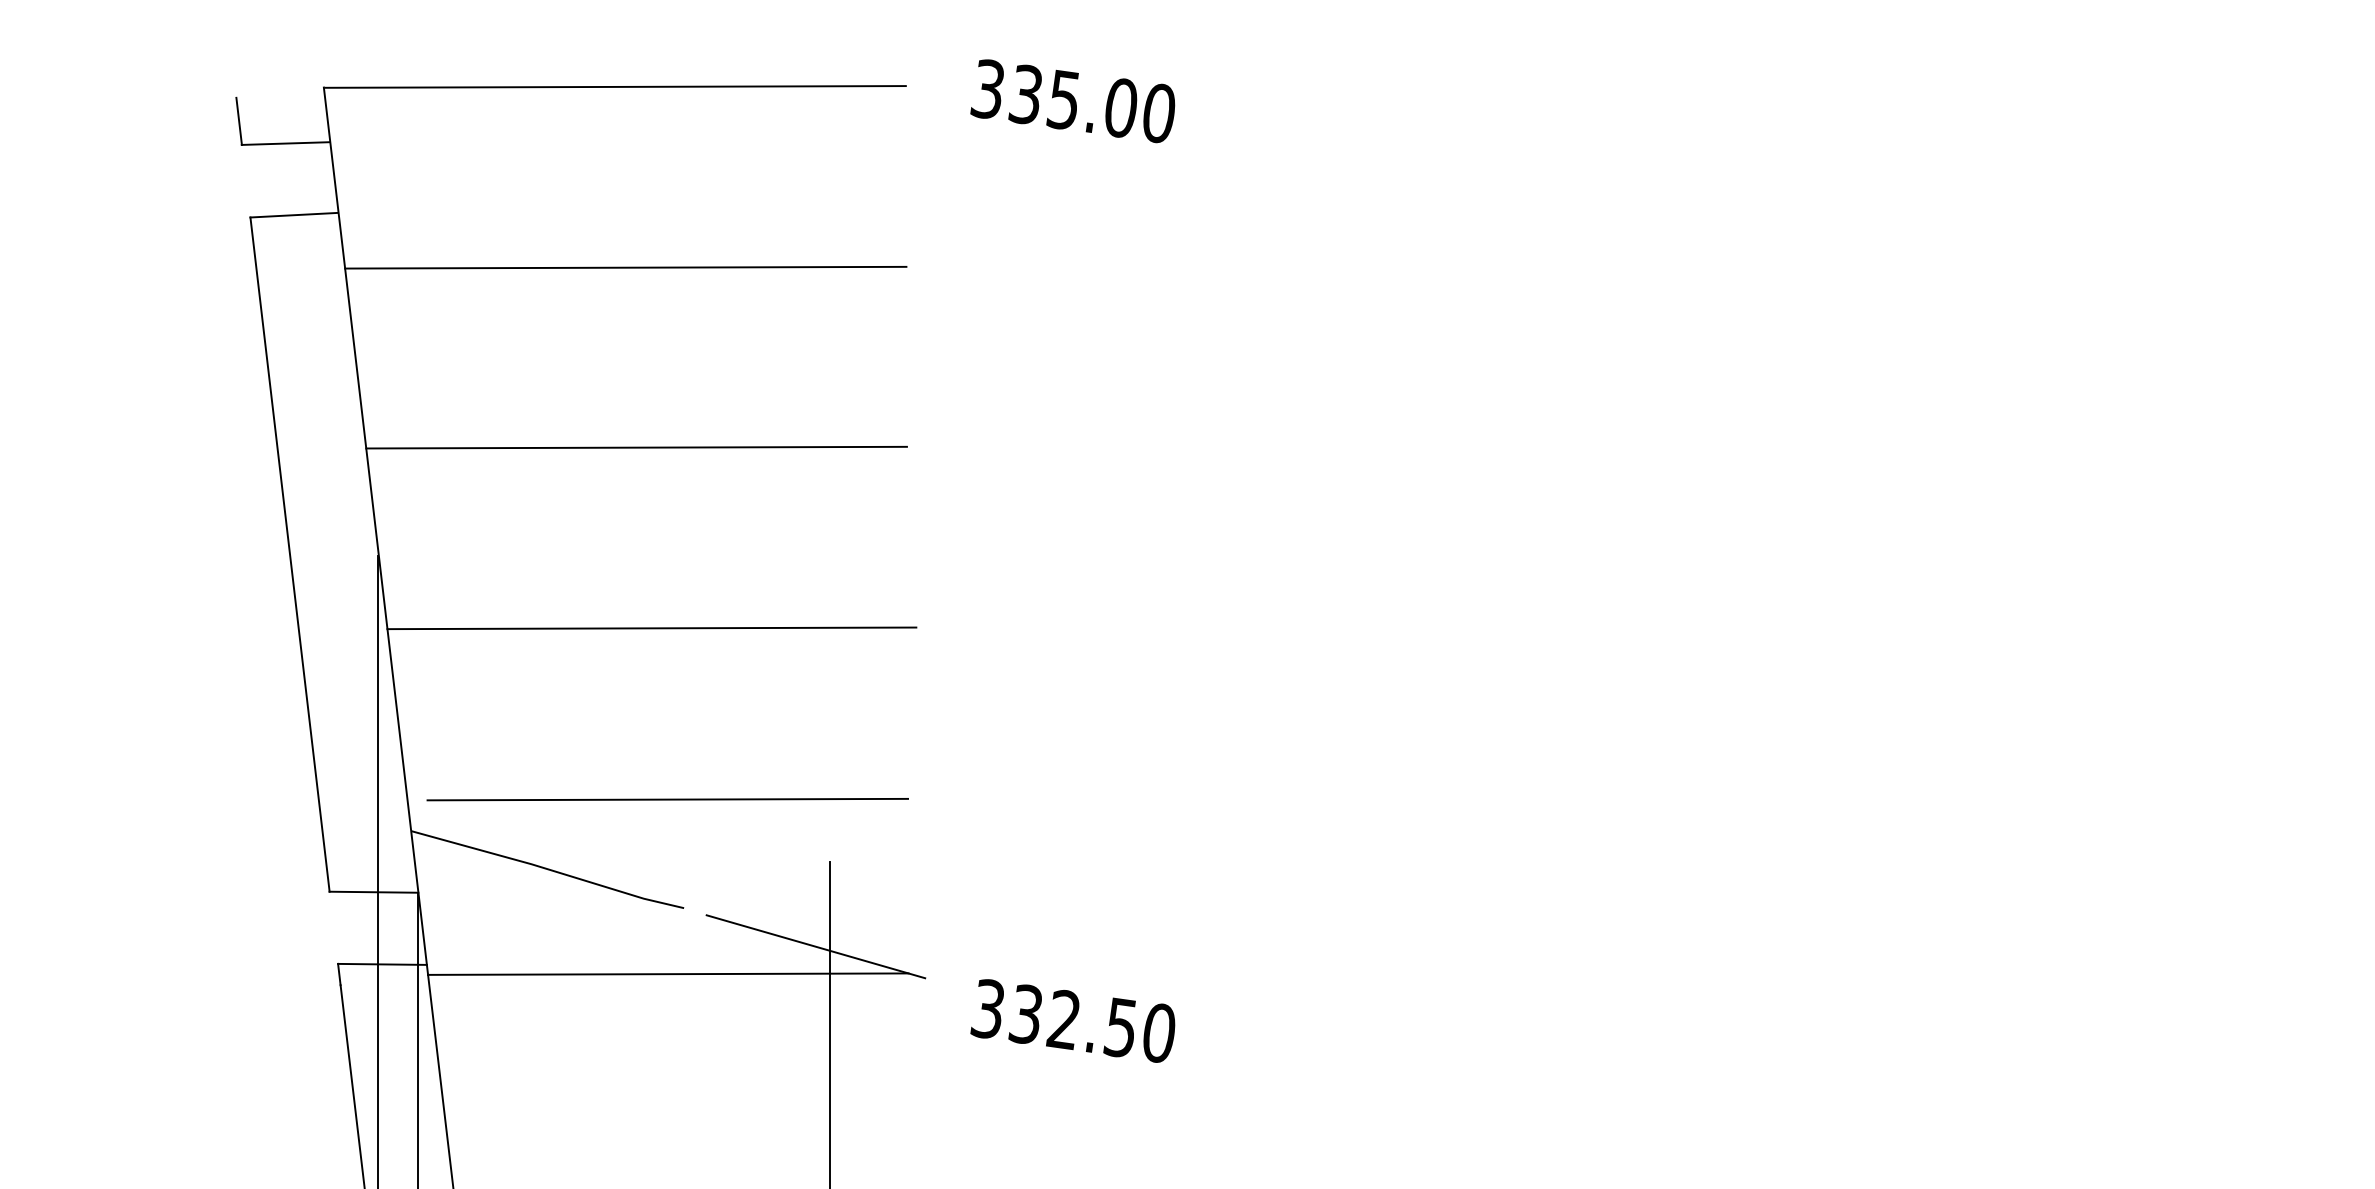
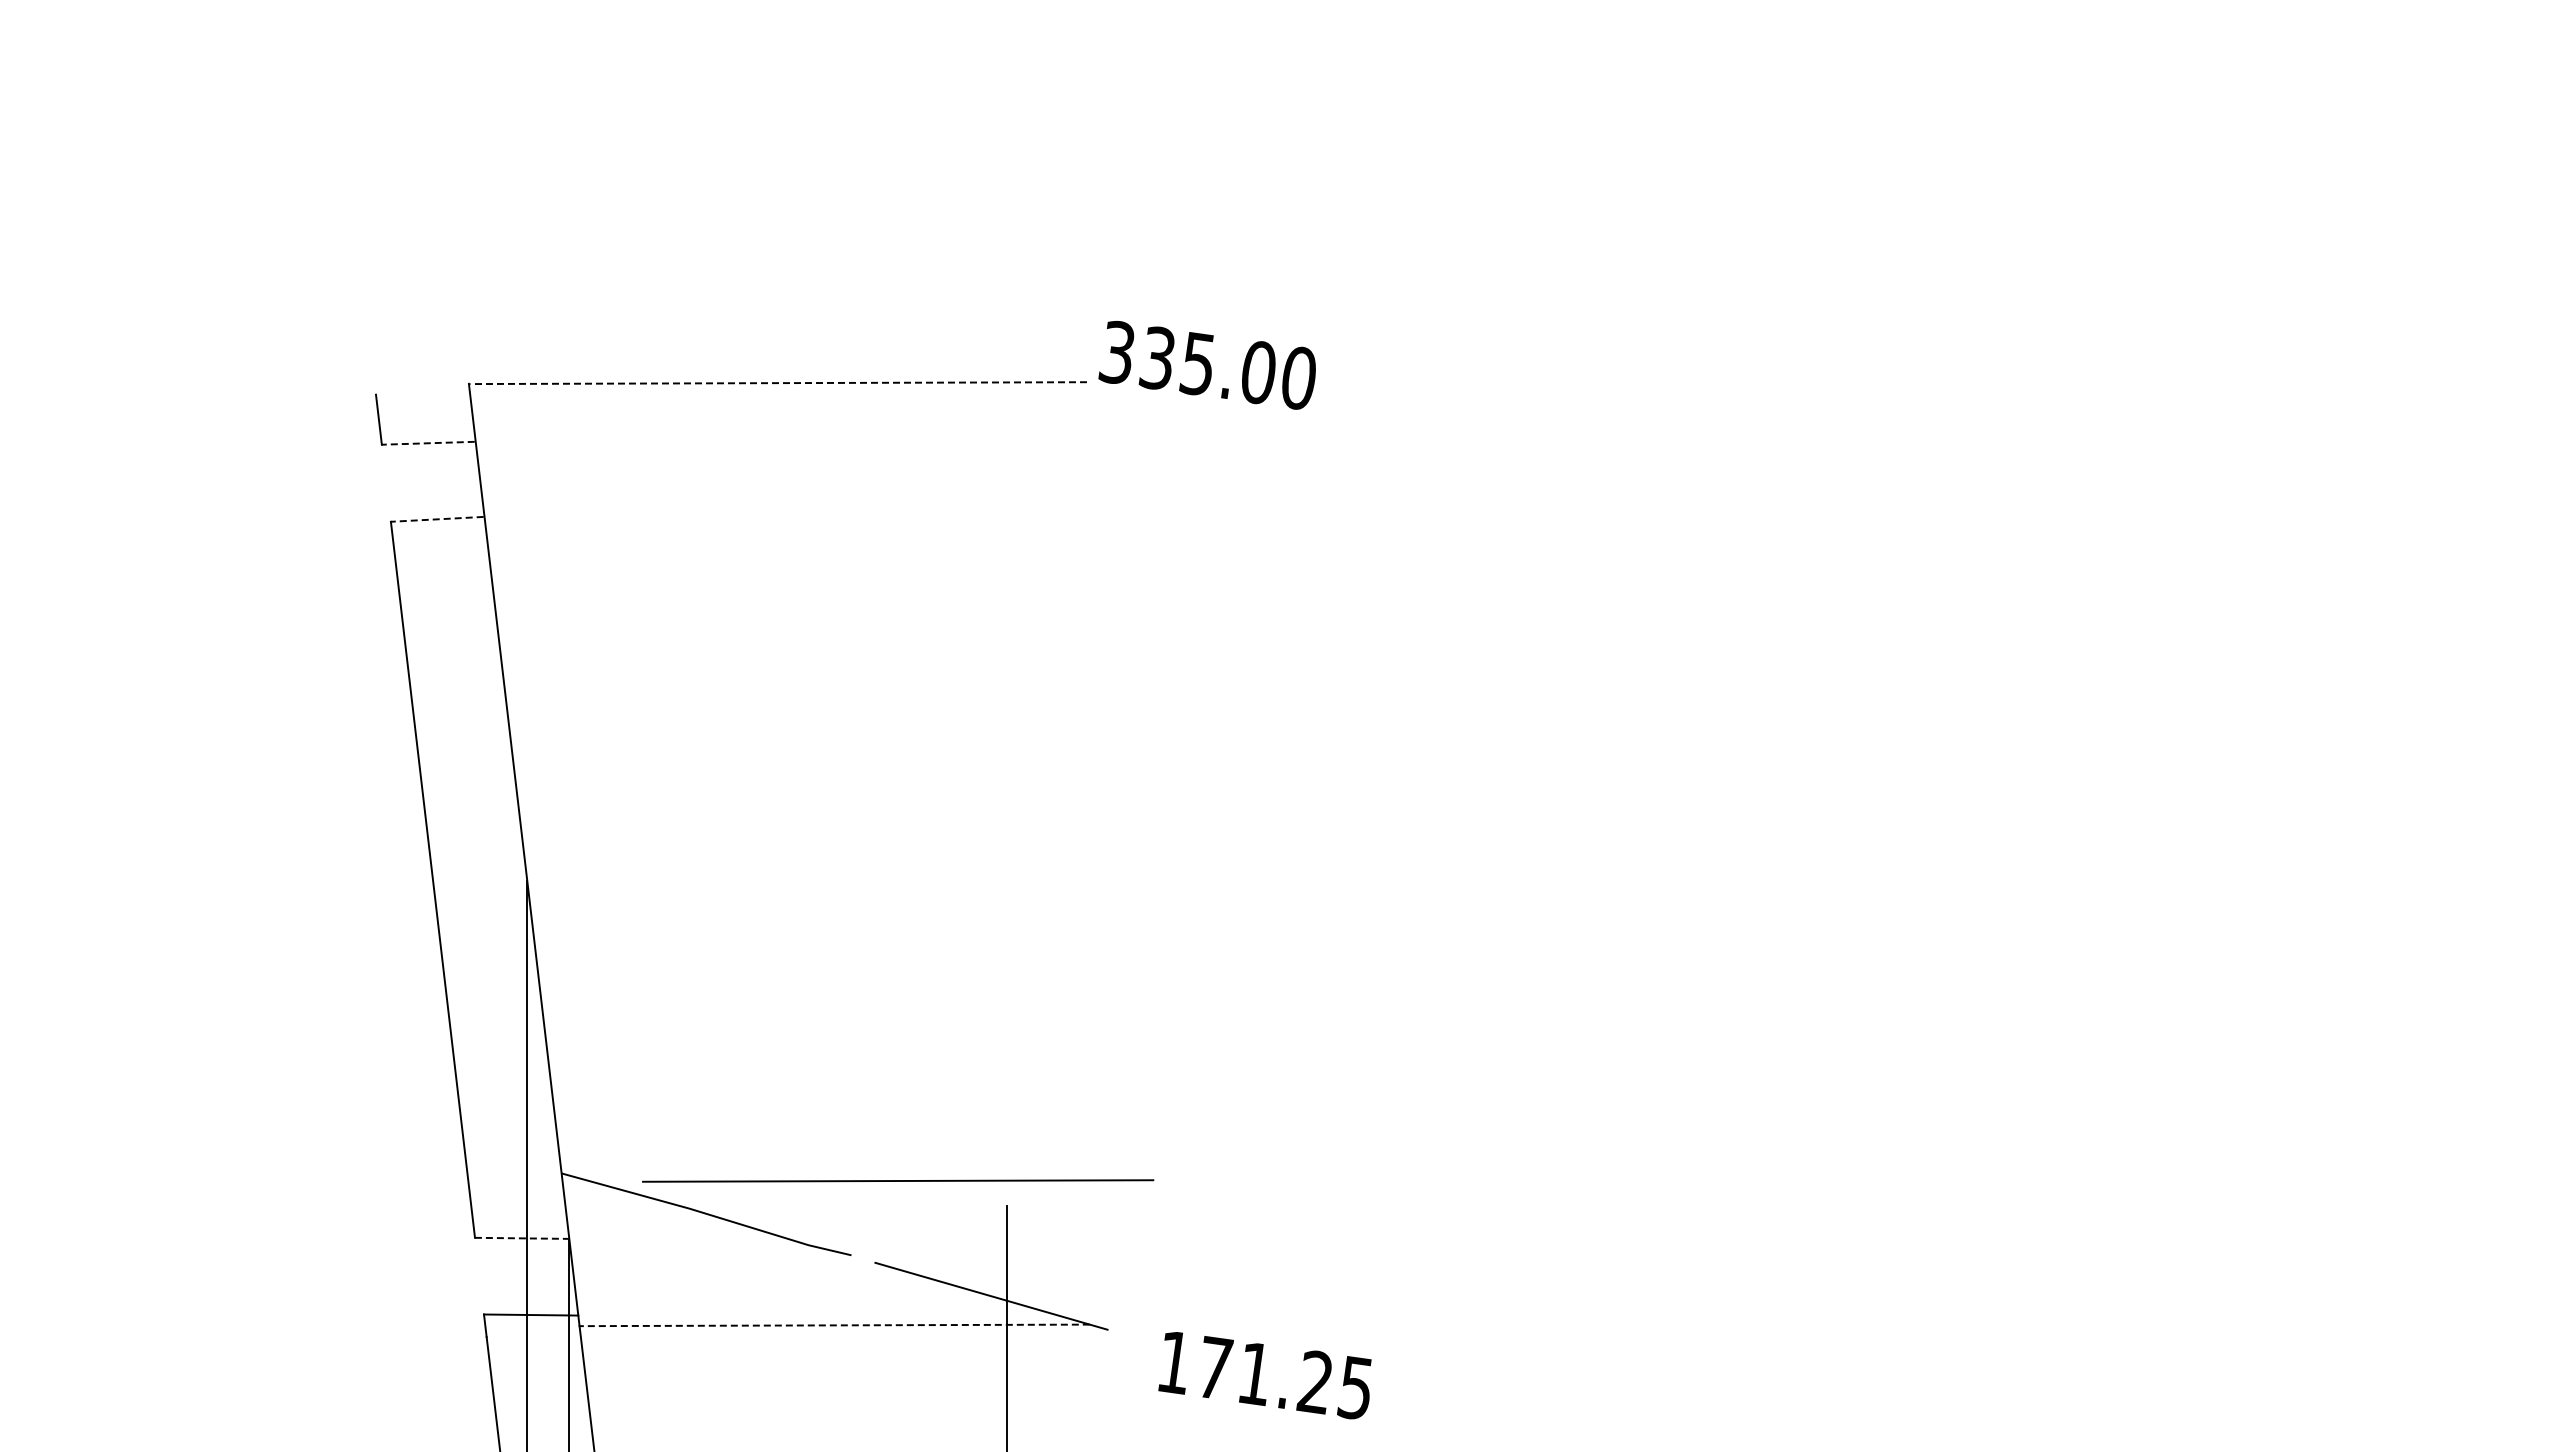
line: (615, 87) -> (778, 383), solid -> dashed
text: (1072, 101) -> (1206, 365), moved
line: (285, 143) -> (428, 443), solid -> dashed
line: (293, 215) -> (436, 519), solid -> dashed
line: (625, 268) -> (789, 575), removed
line: (636, 447) -> (800, 766), removed
line: (652, 627) -> (817, 957), removed
line: (668, 799) -> (898, 1180), moved
line: (374, 892) -> (522, 1238), solid -> dashed
line: (668, 974) -> (834, 1325), solid -> dashed
text: (1072, 1020) -> (1263, 1374), 332.50 -> 171.25

